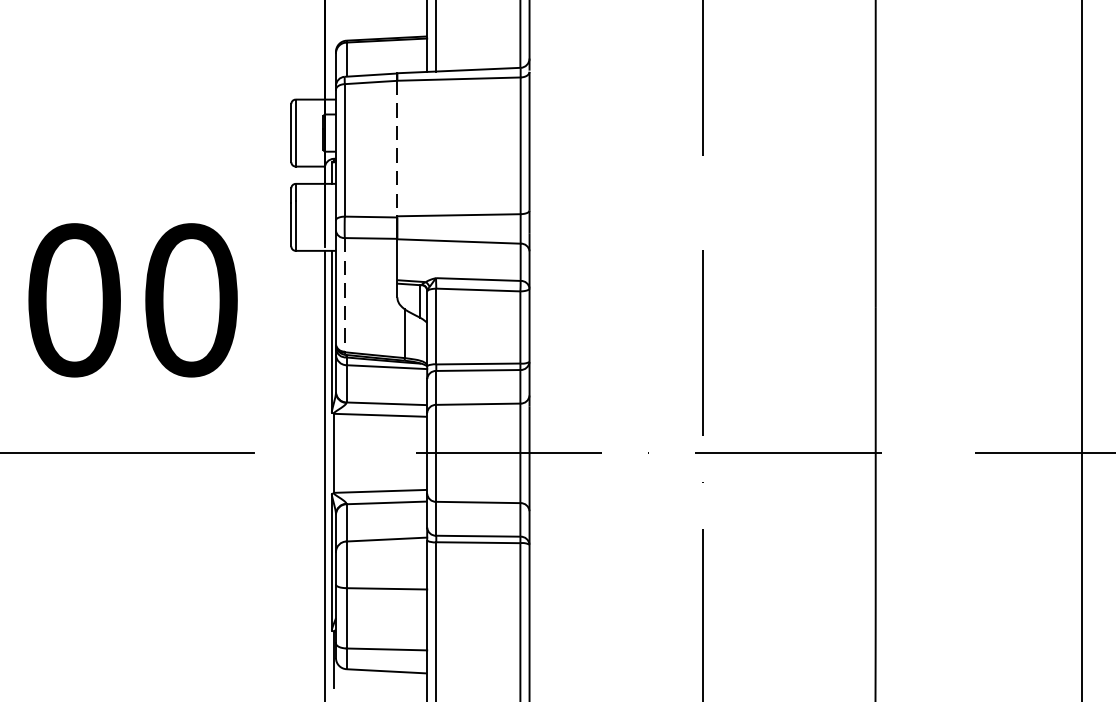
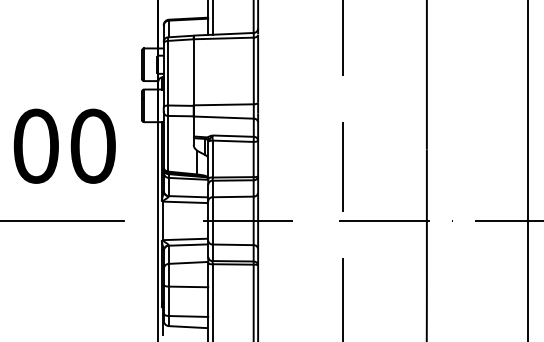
line: (396, 148) -> (193, 72), dashed -> solid
line: (345, 294) -> (168, 143), dashed -> solid

